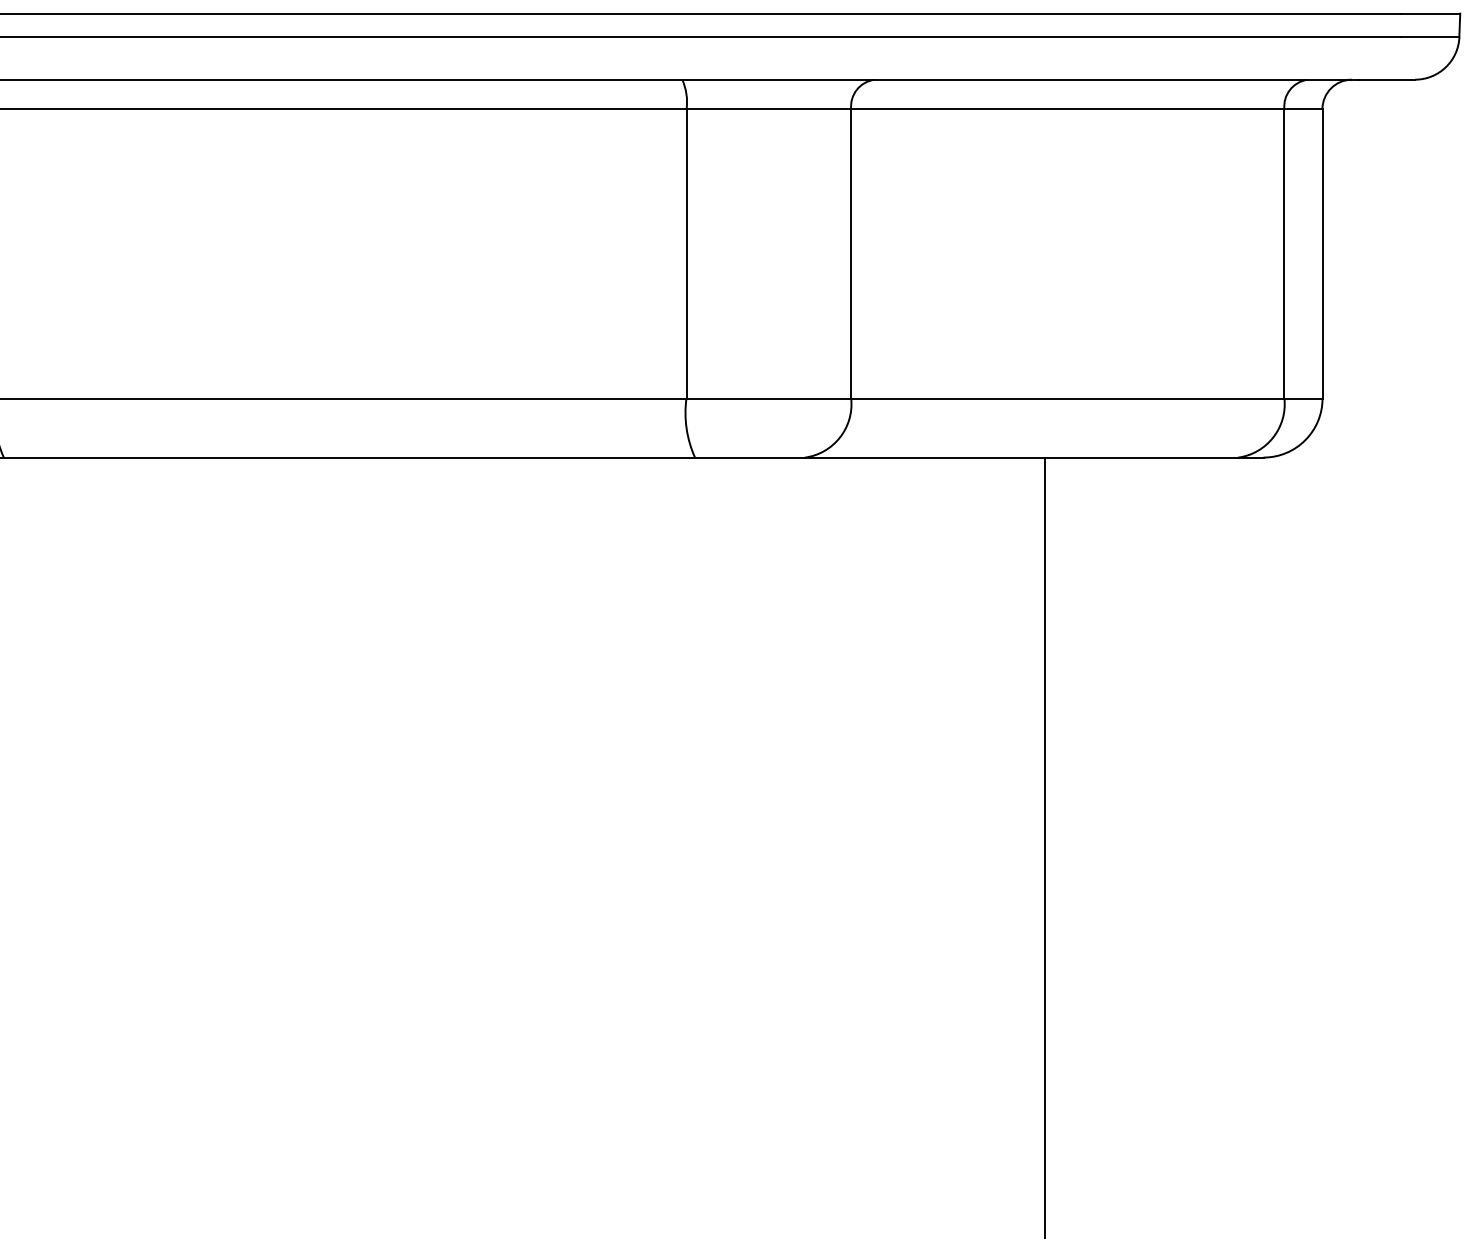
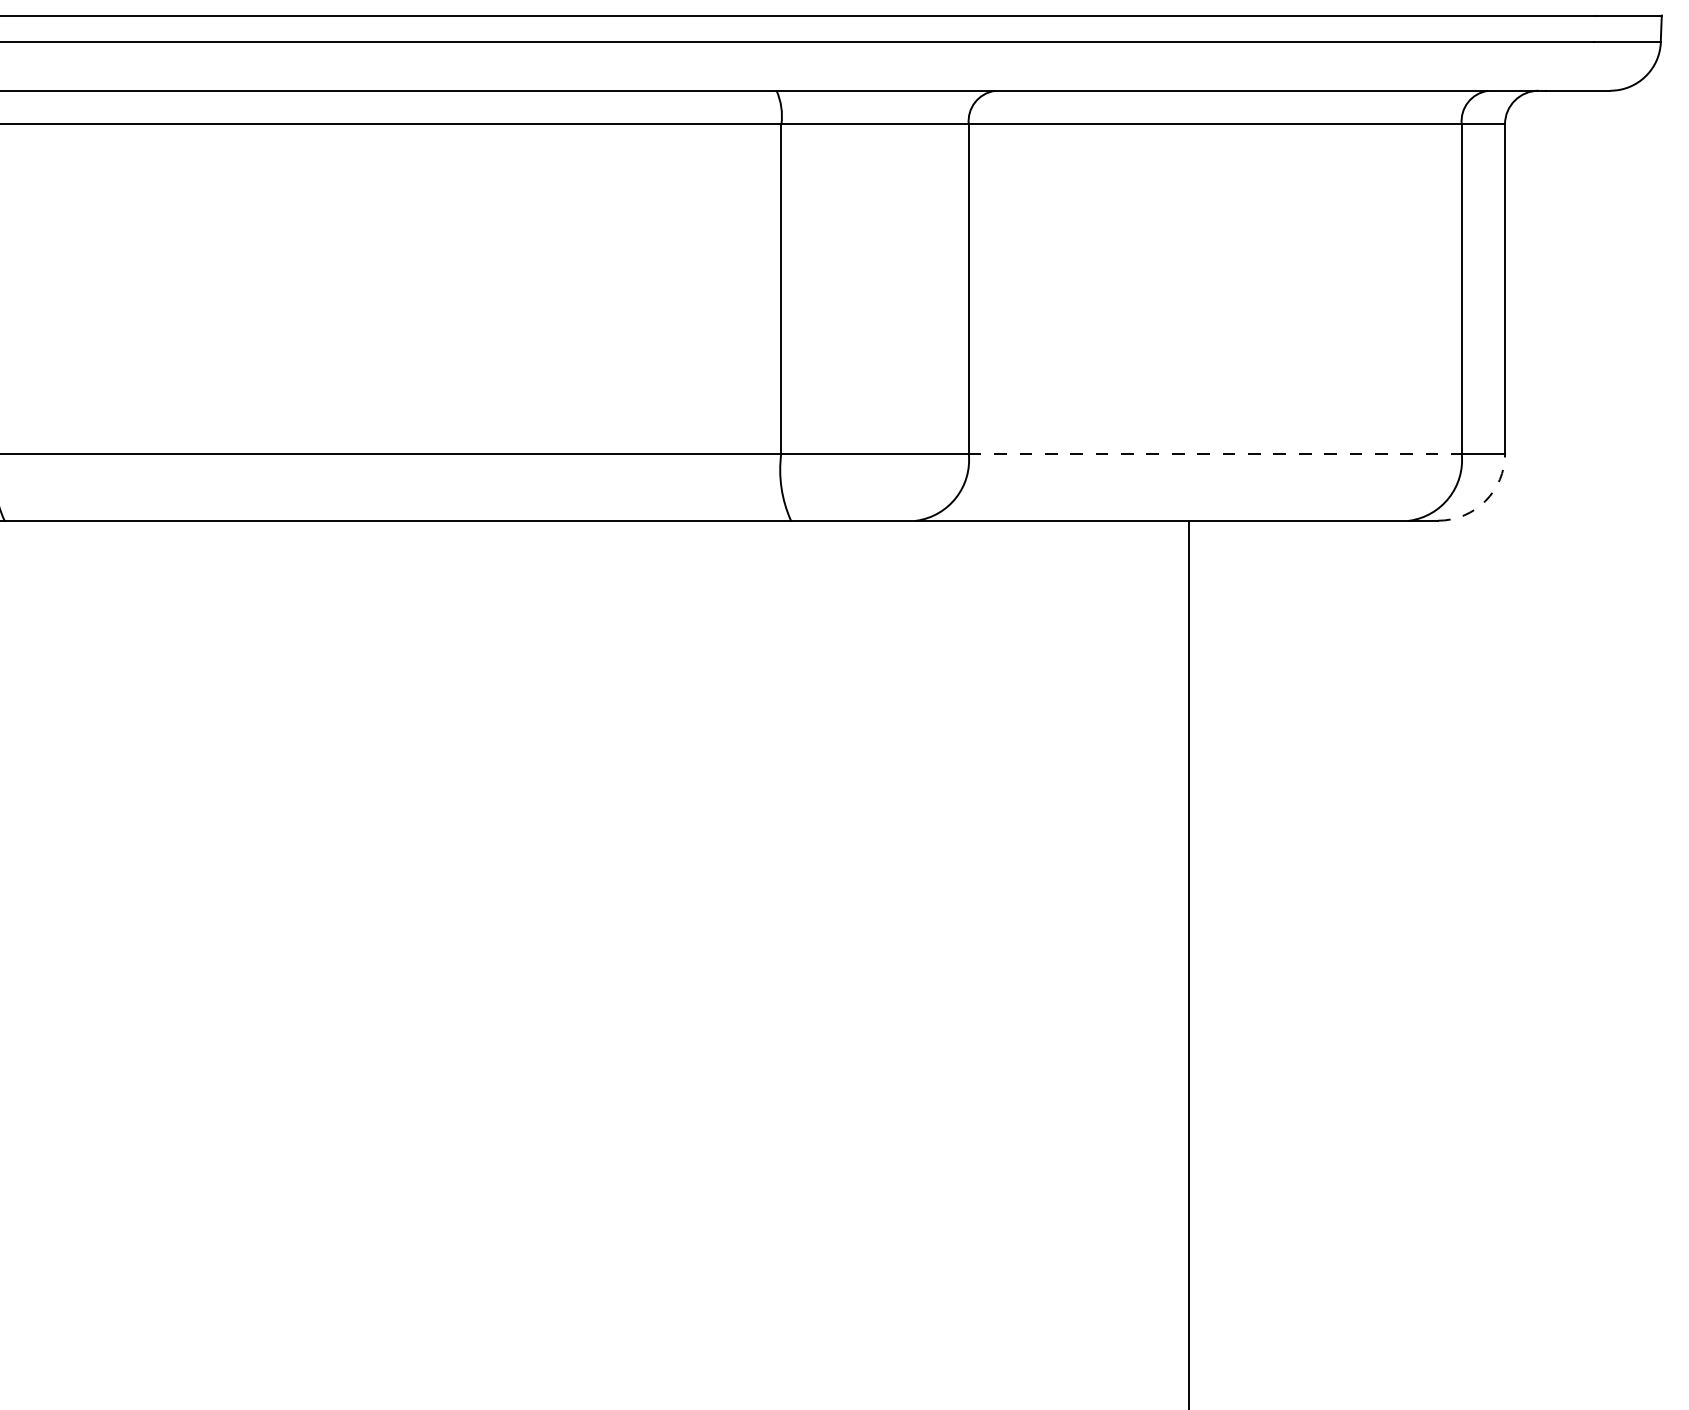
line: (1068, 398) -> (1215, 453), solid -> dashed
arc: (1305, 440) -> (1485, 501), solid -> dashed

